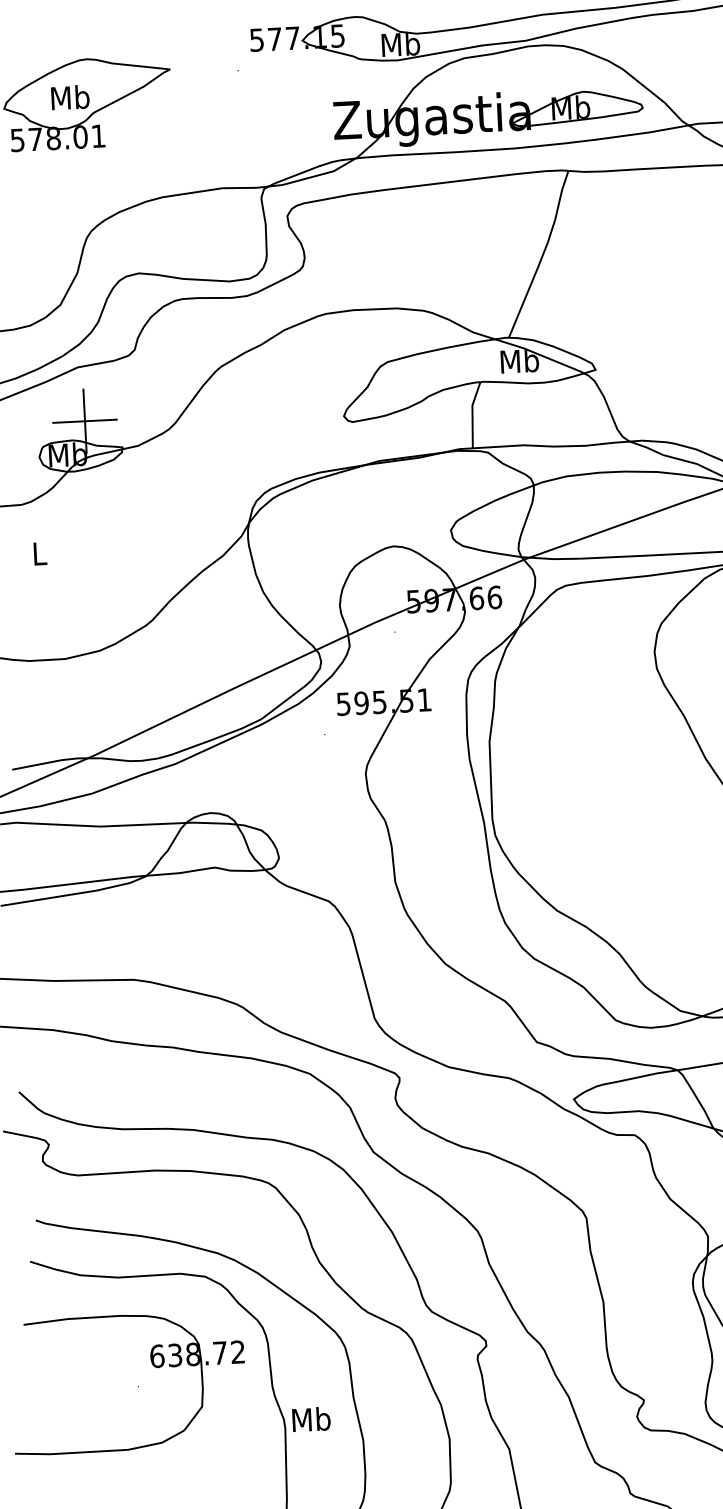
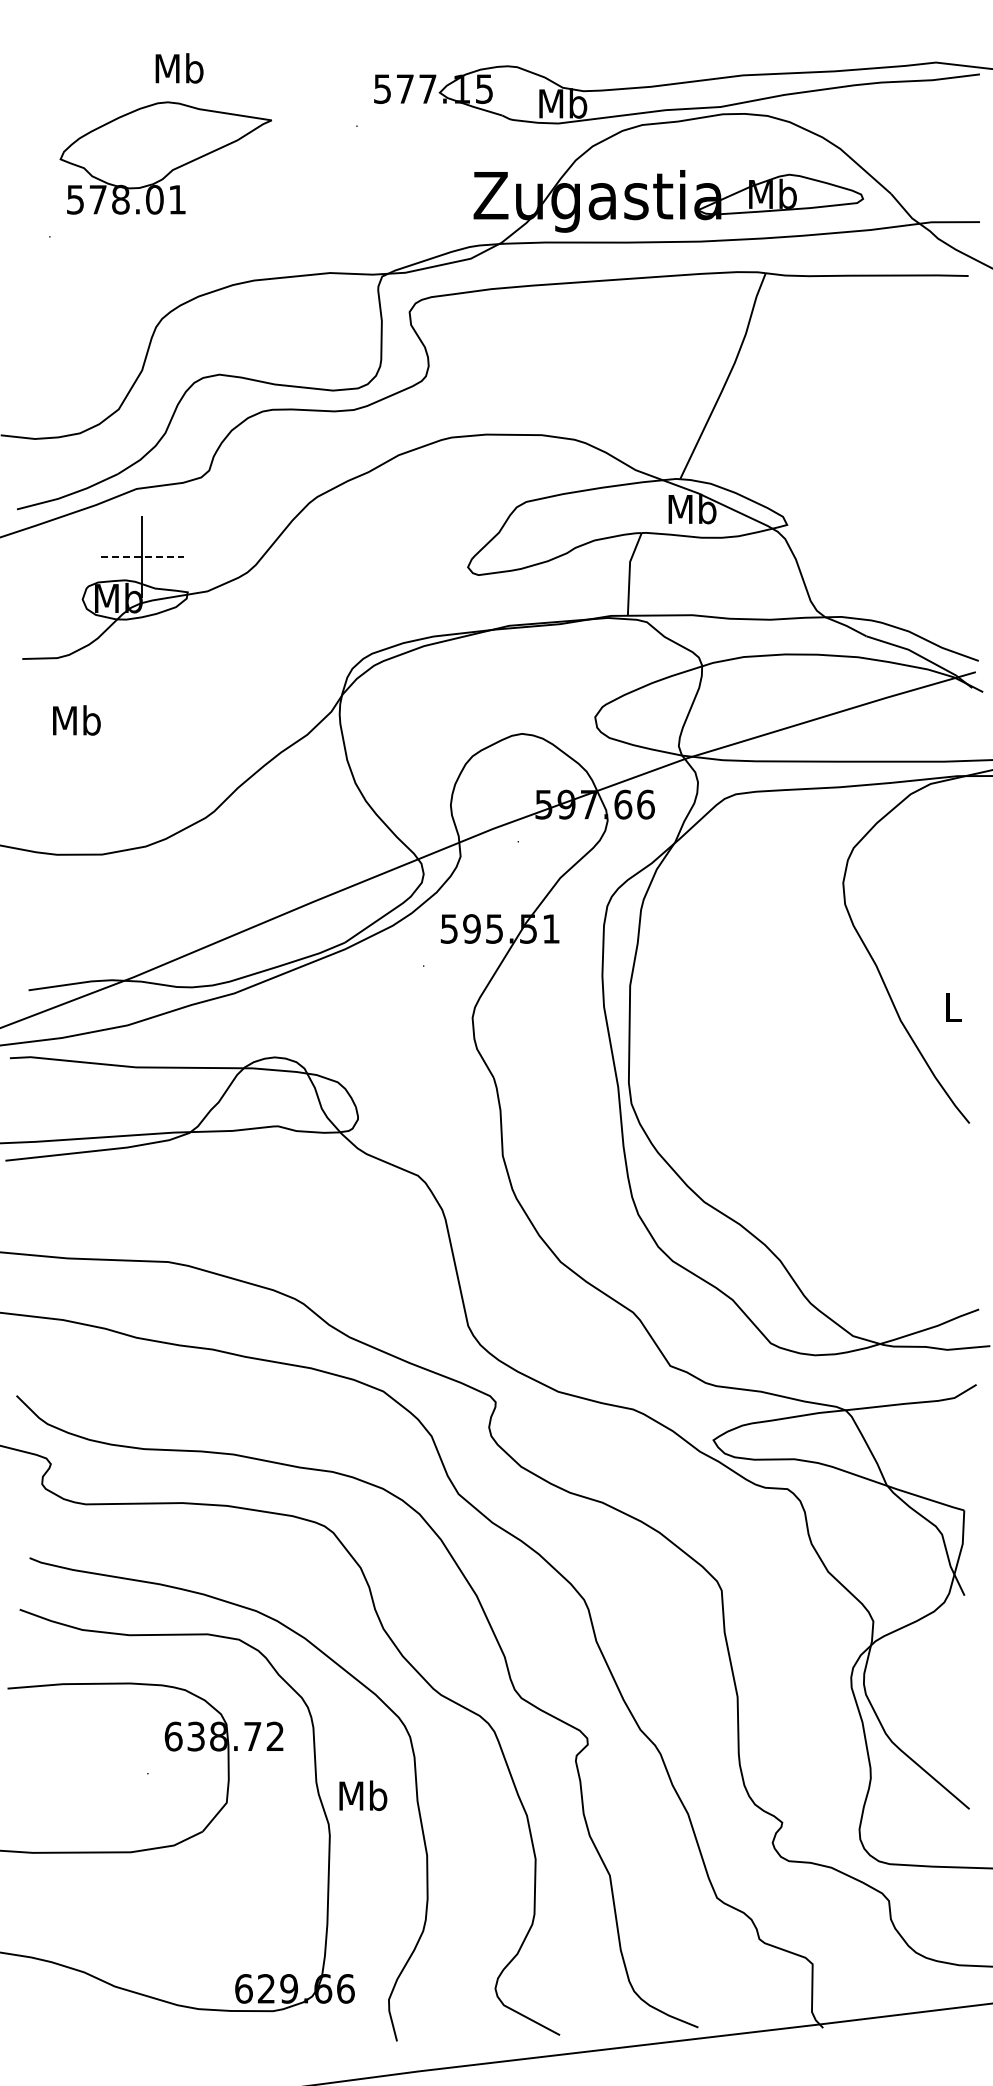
text: (70, 97) -> (179, 68), moved
line: (85, 421) -> (142, 557), solid -> dashed
text: (39, 553) -> (76, 720), L -> Mb
text: (311, 1419) -> (363, 1795), moved

